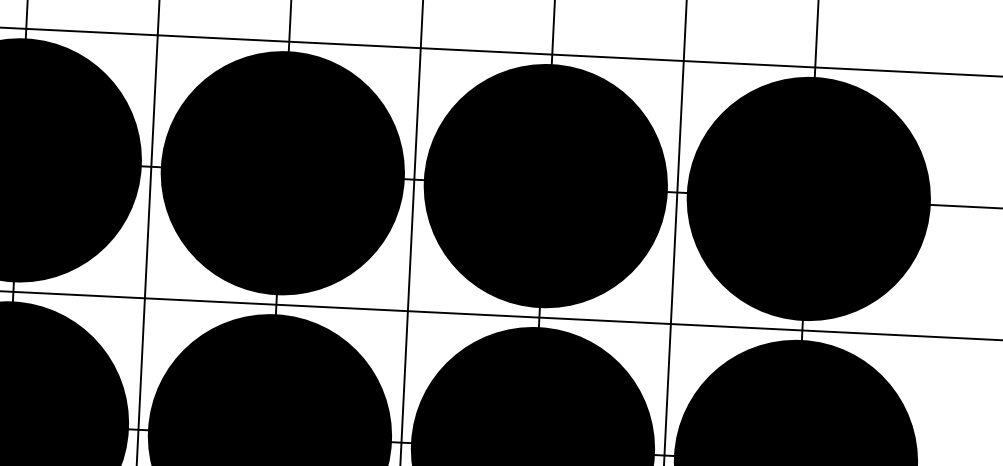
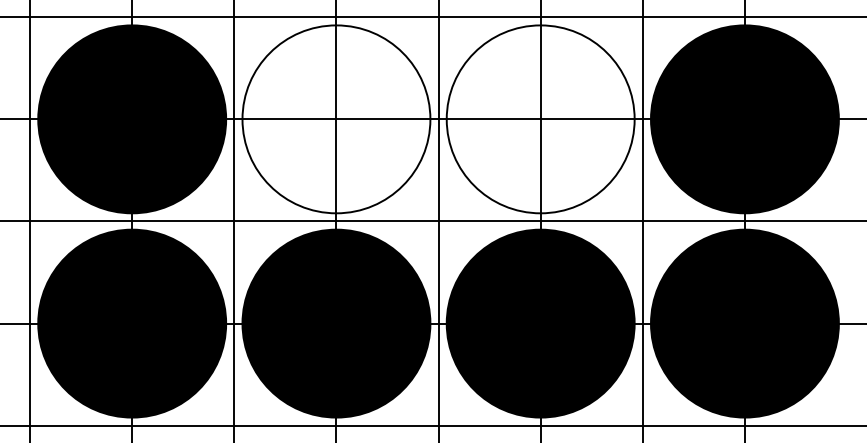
fill: (282, 173) -> (336, 119), removed
fill: (545, 186) -> (540, 119), removed

